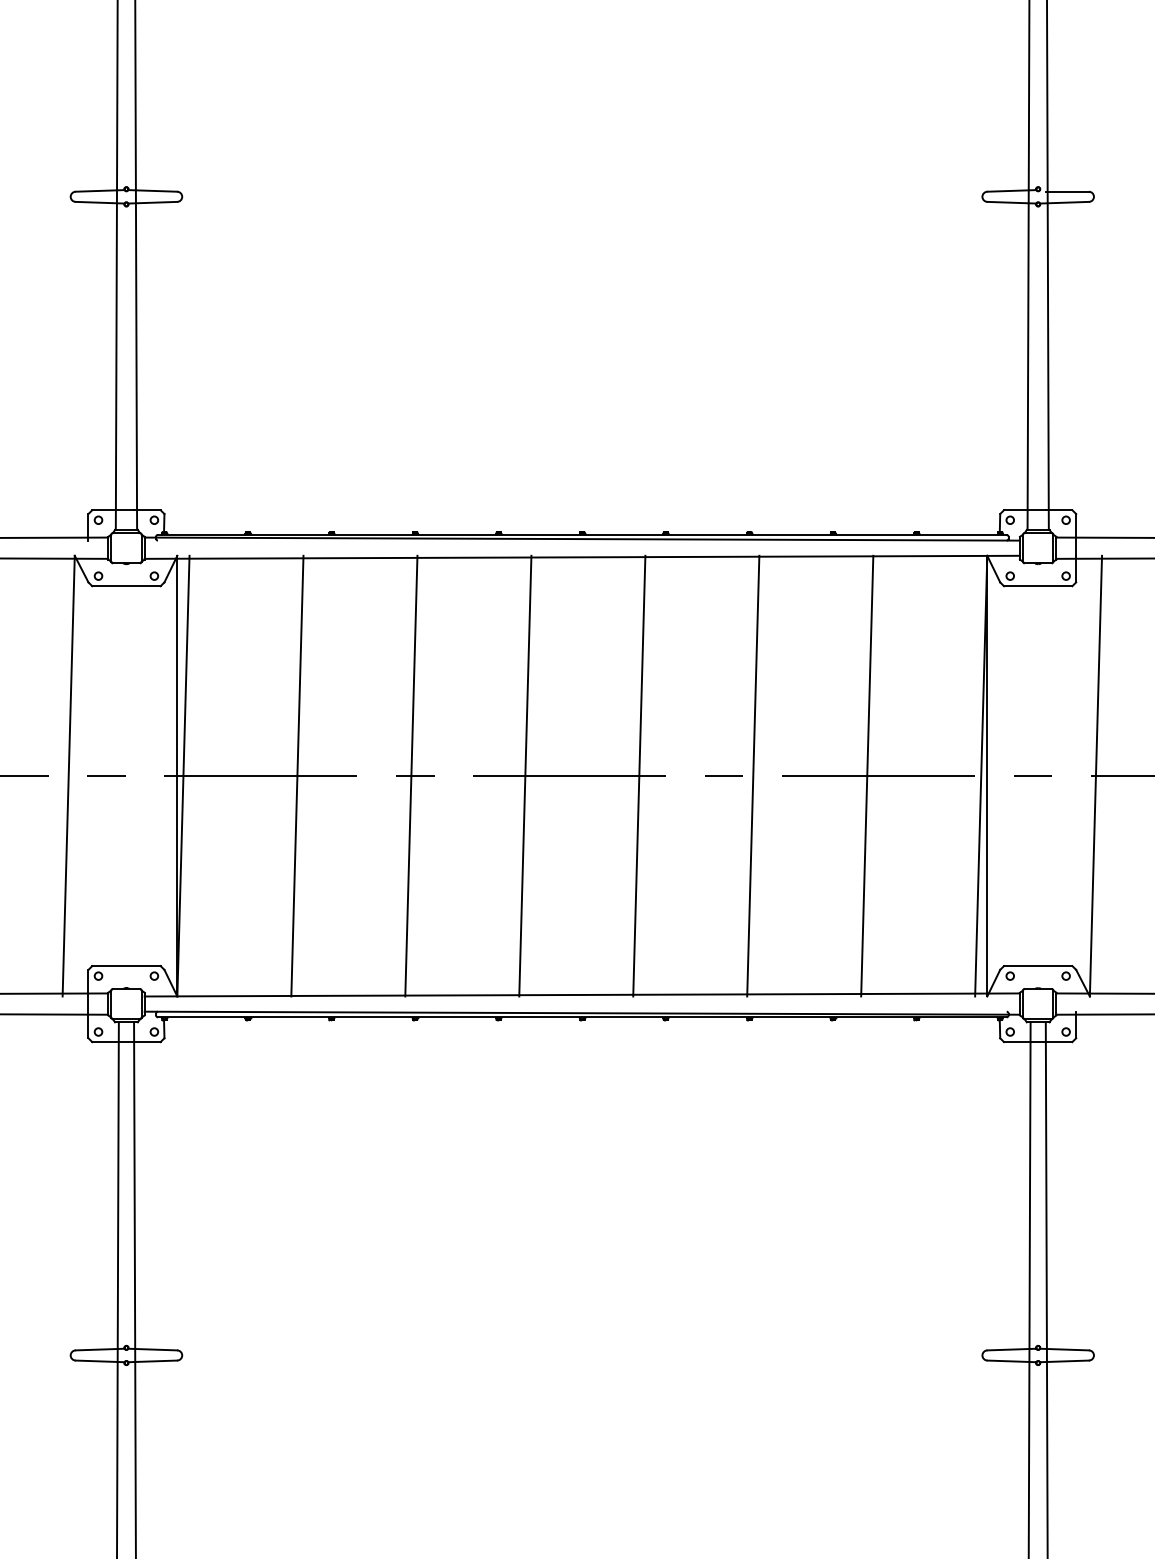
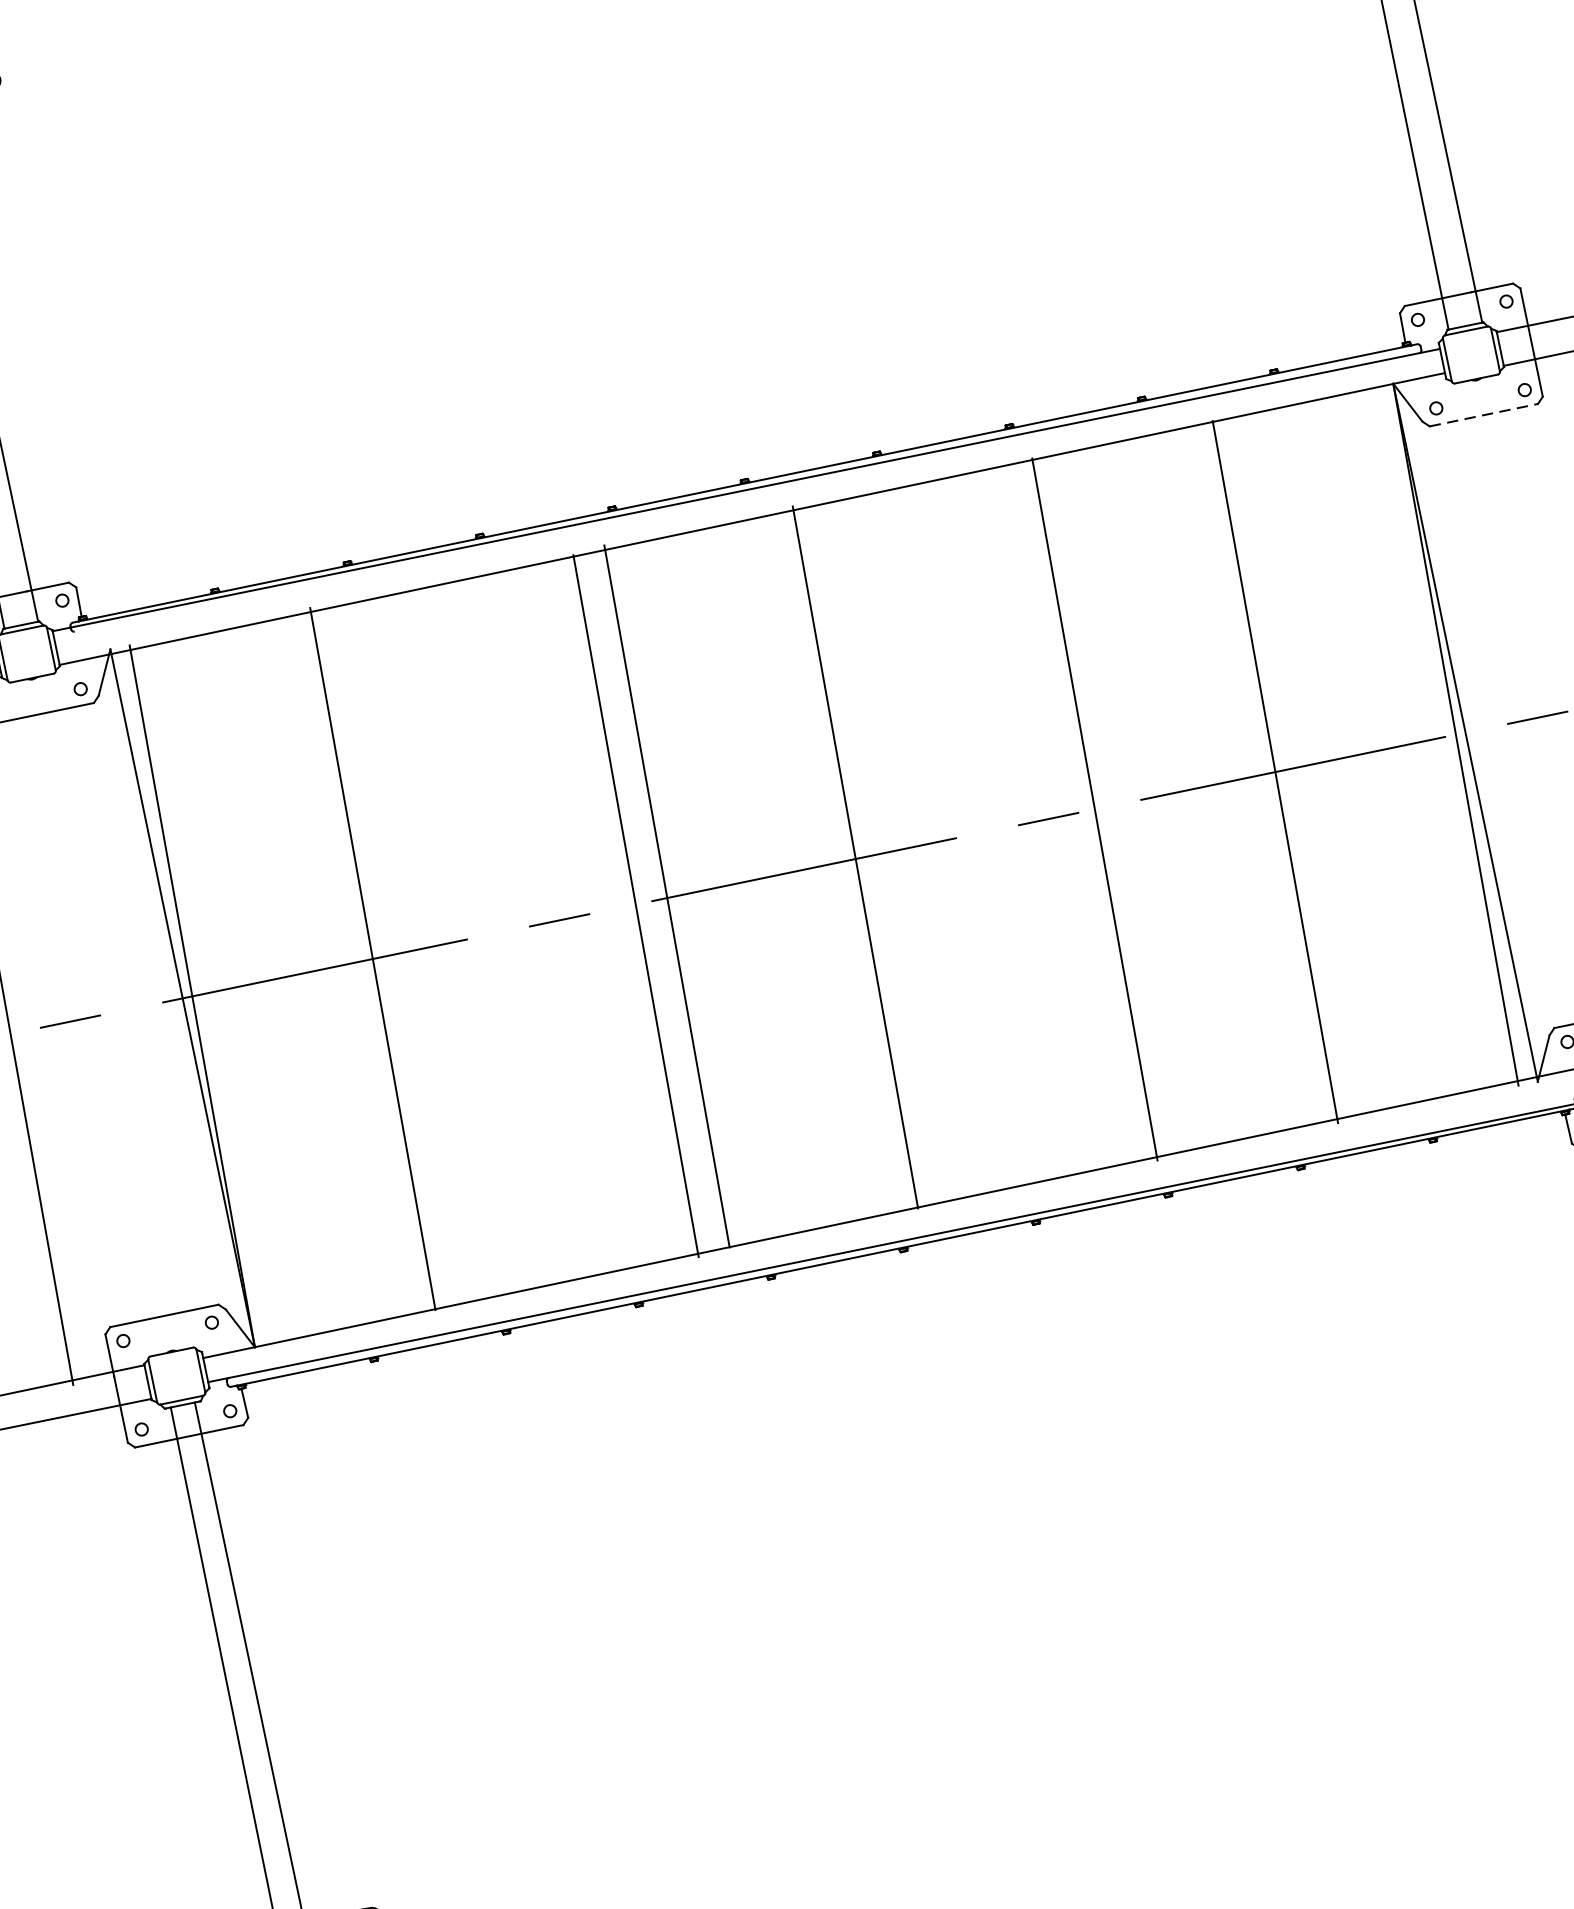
line: (1038, 586) -> (1484, 415), solid -> dashed
line: (411, 775) -> (636, 905), moved
line: (525, 775) -> (667, 895), moved
line: (639, 775) -> (855, 856), moved

